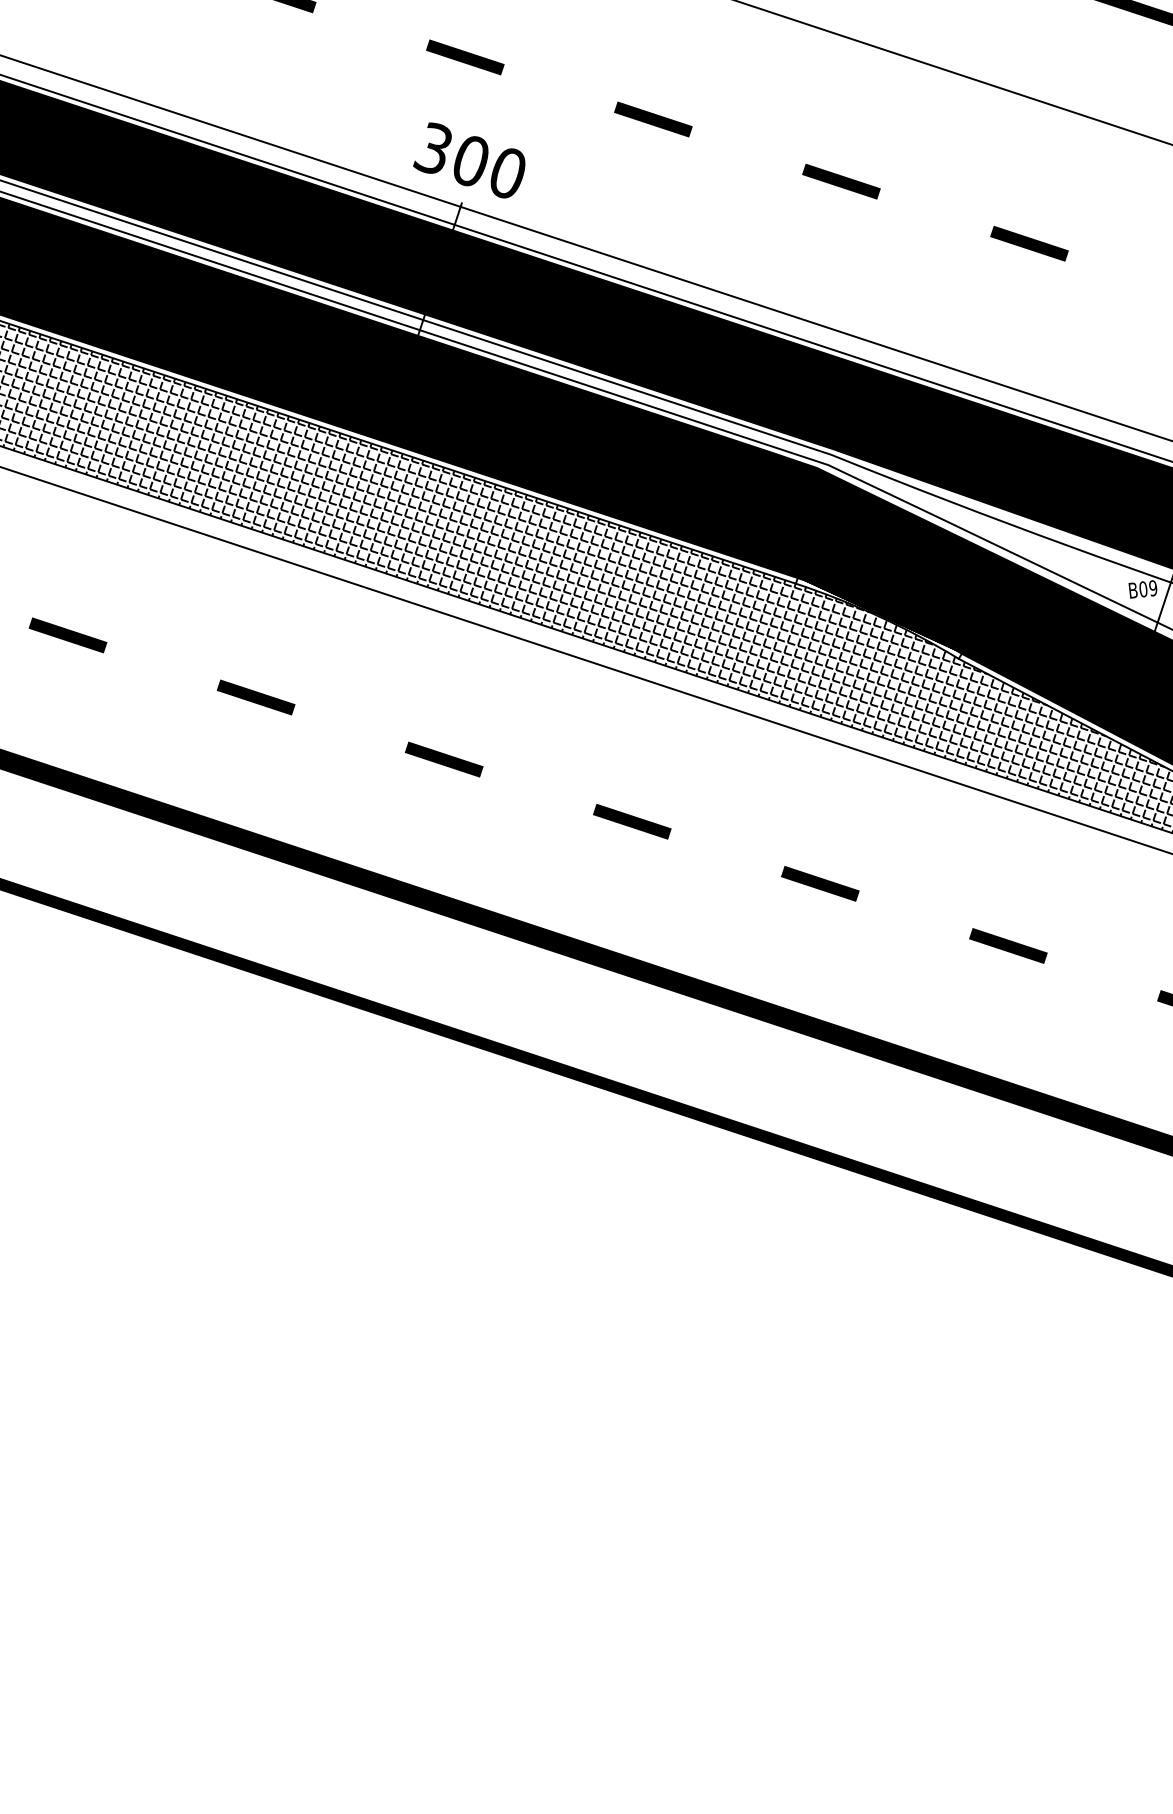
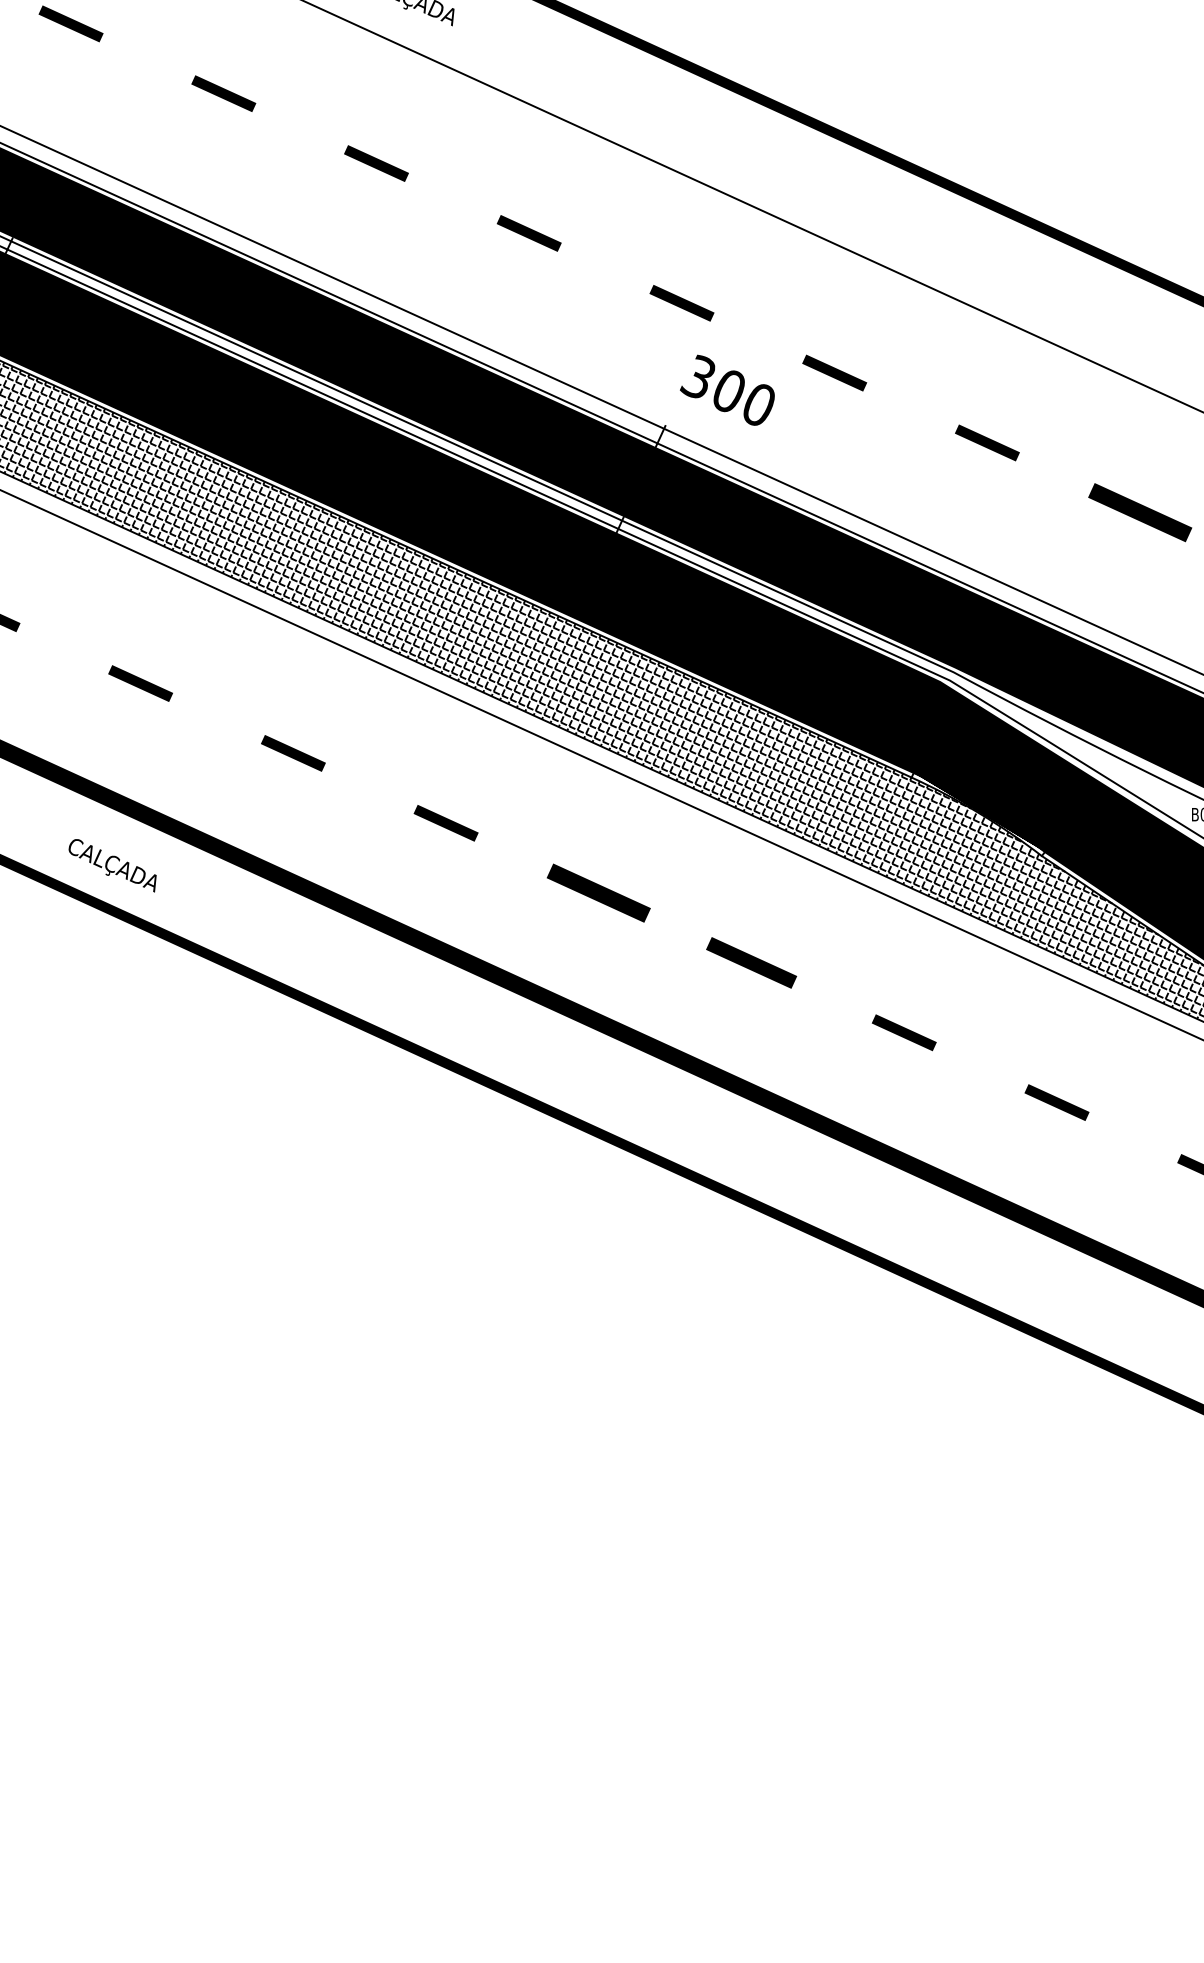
text: (468, 159) -> (727, 389), moved
part: (1028, 243) -> (1139, 512), size x1.6
part: (443, 758) -> (598, 892), size x1.6
part: (632, 821) -> (751, 962), size x1.4

